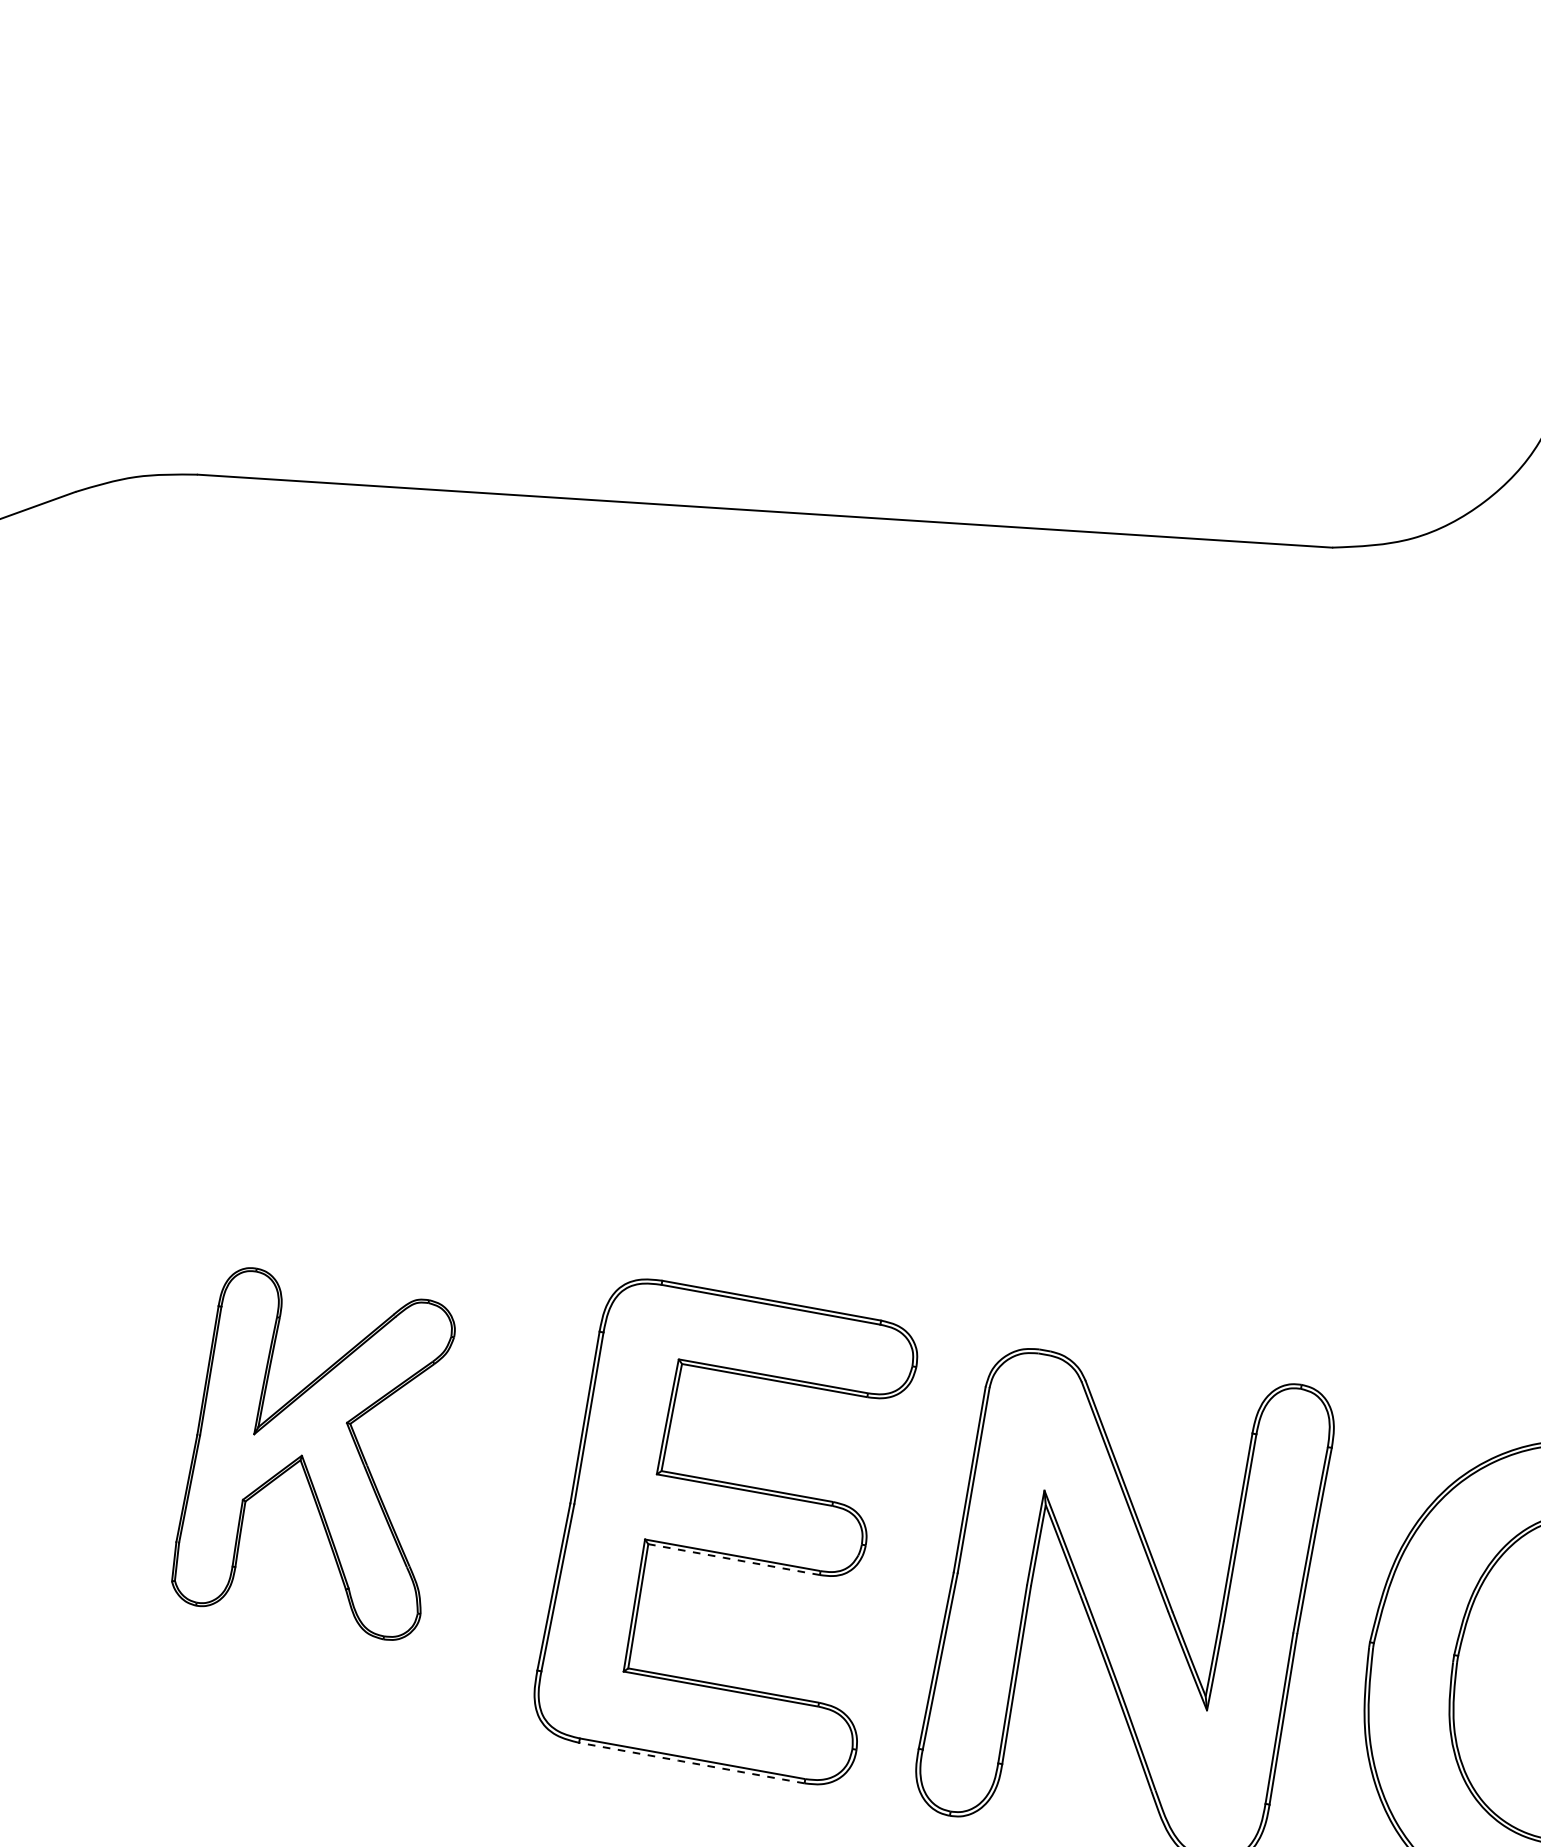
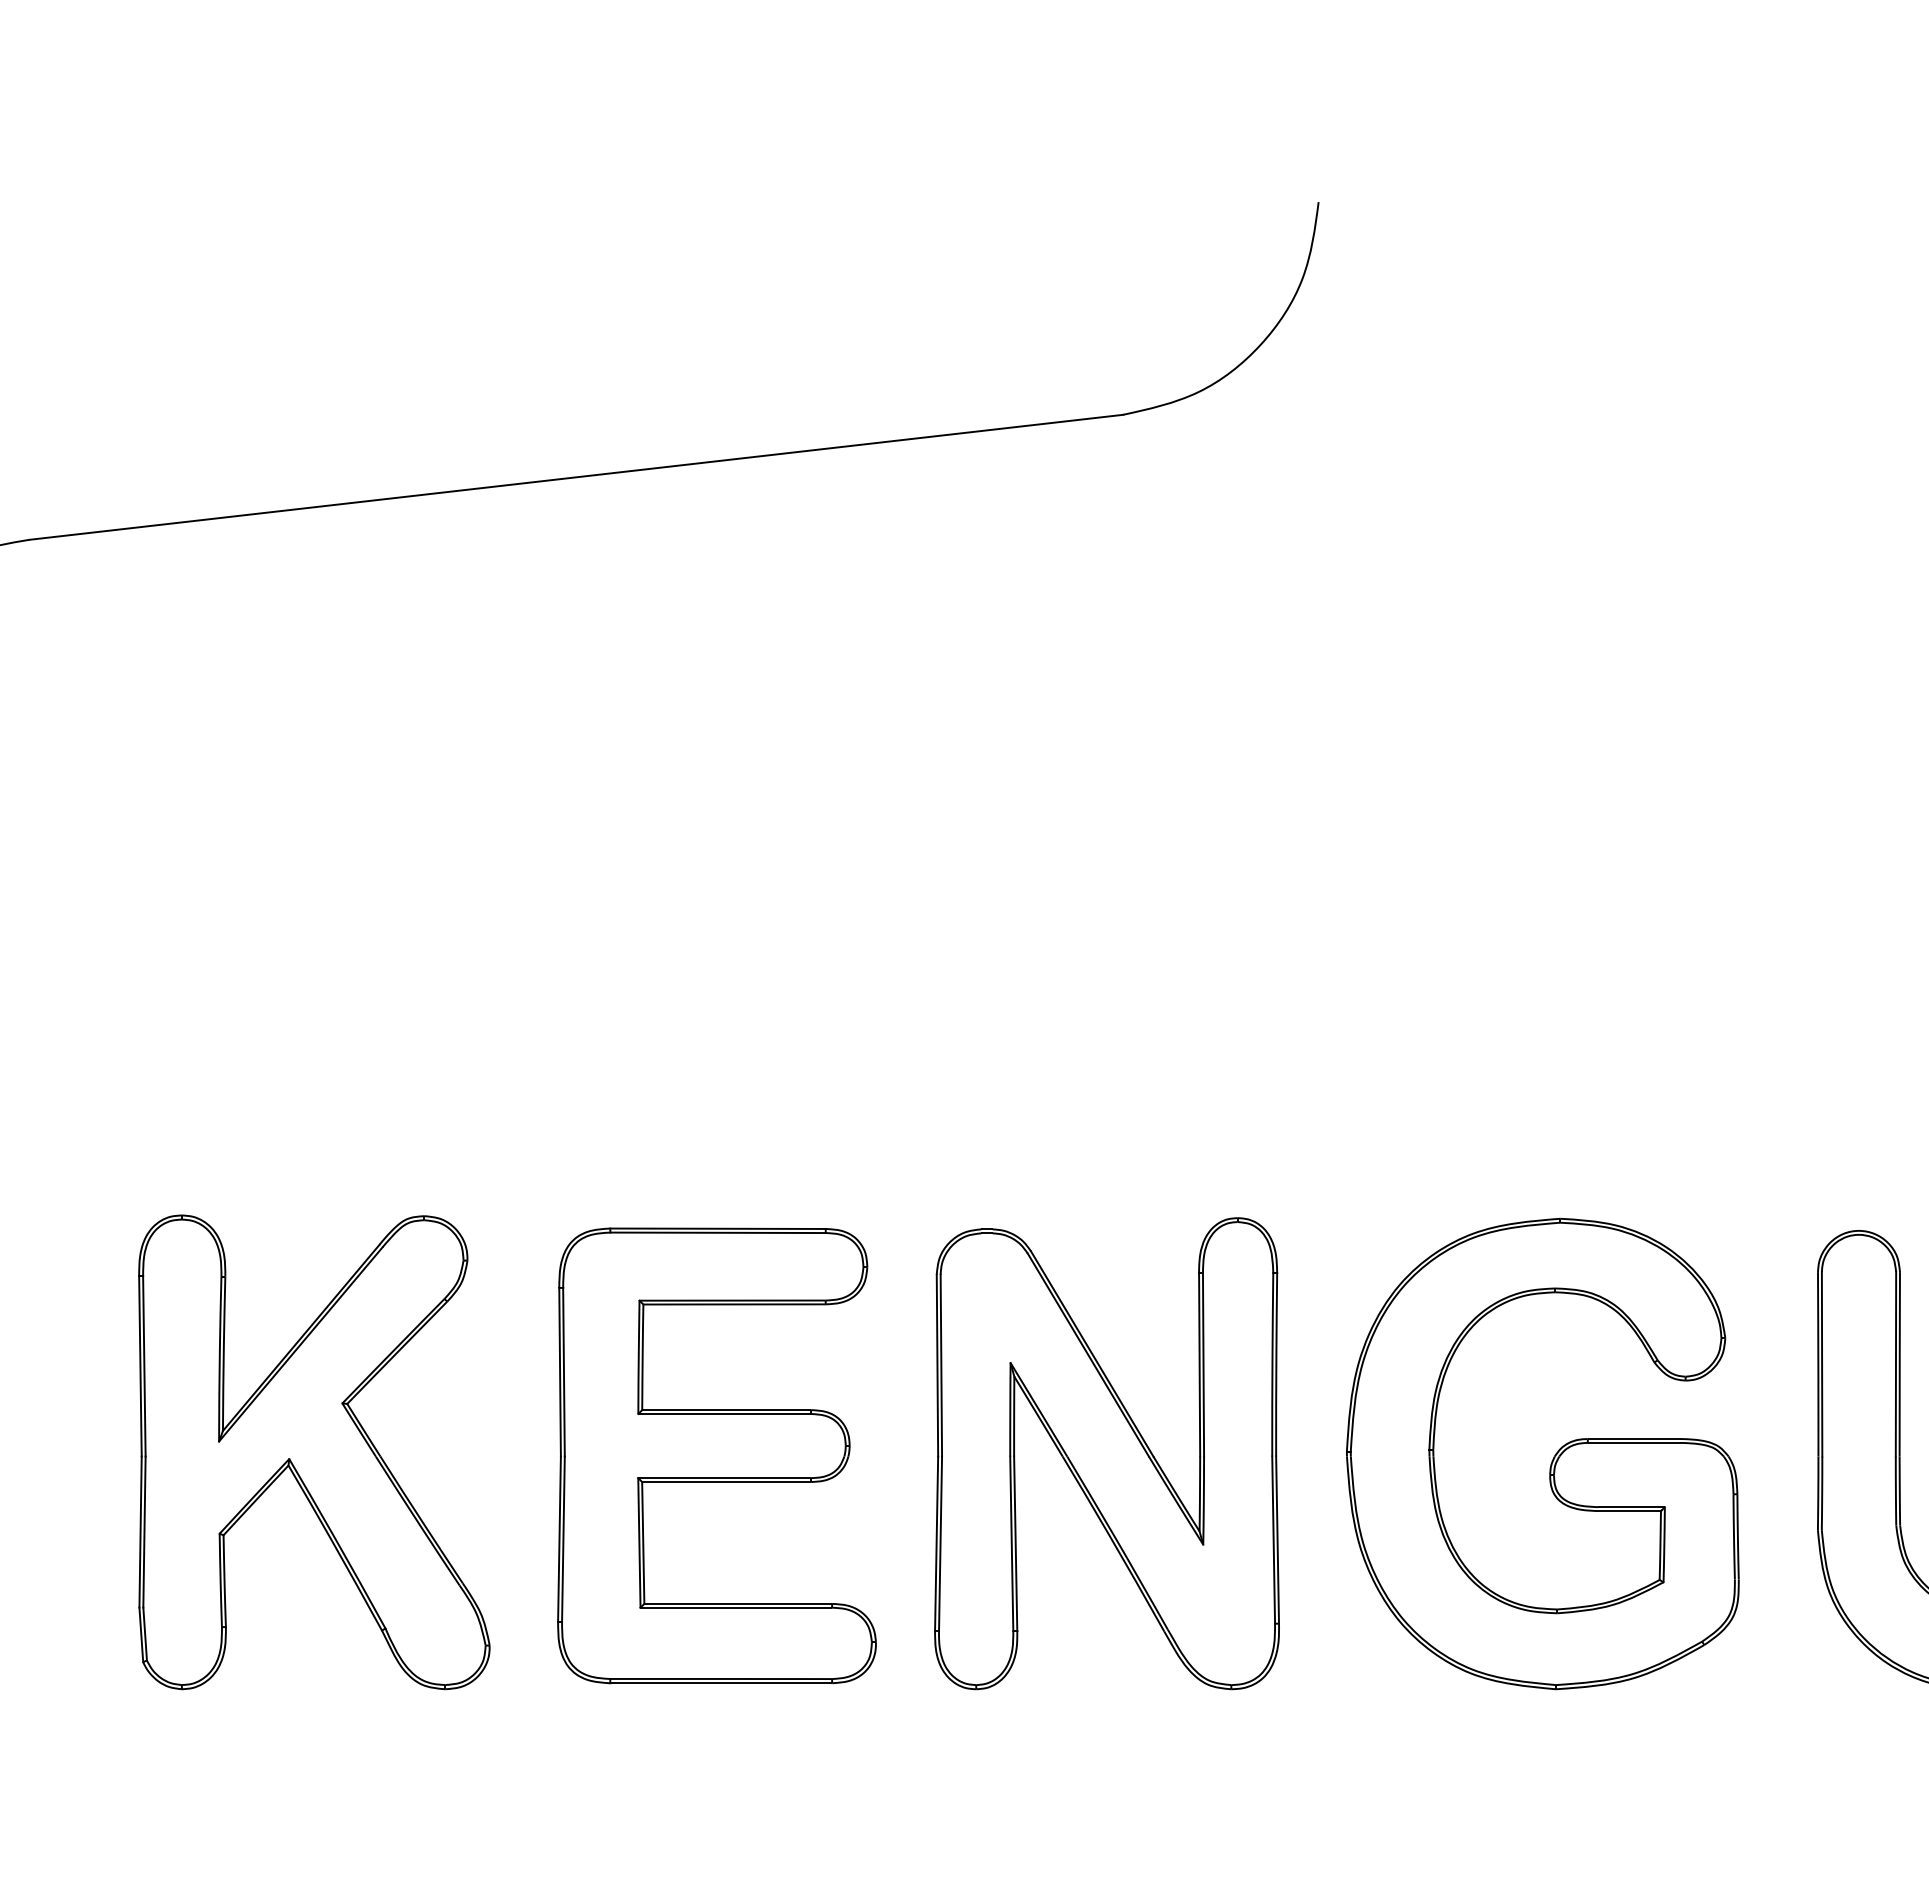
part: (320, 1454) -> (314, 1452), size x1.43
line: (732, 1559) -> (725, 1482), dashed -> solid
line: (691, 1763) -> (720, 1683), dashed -> solid

